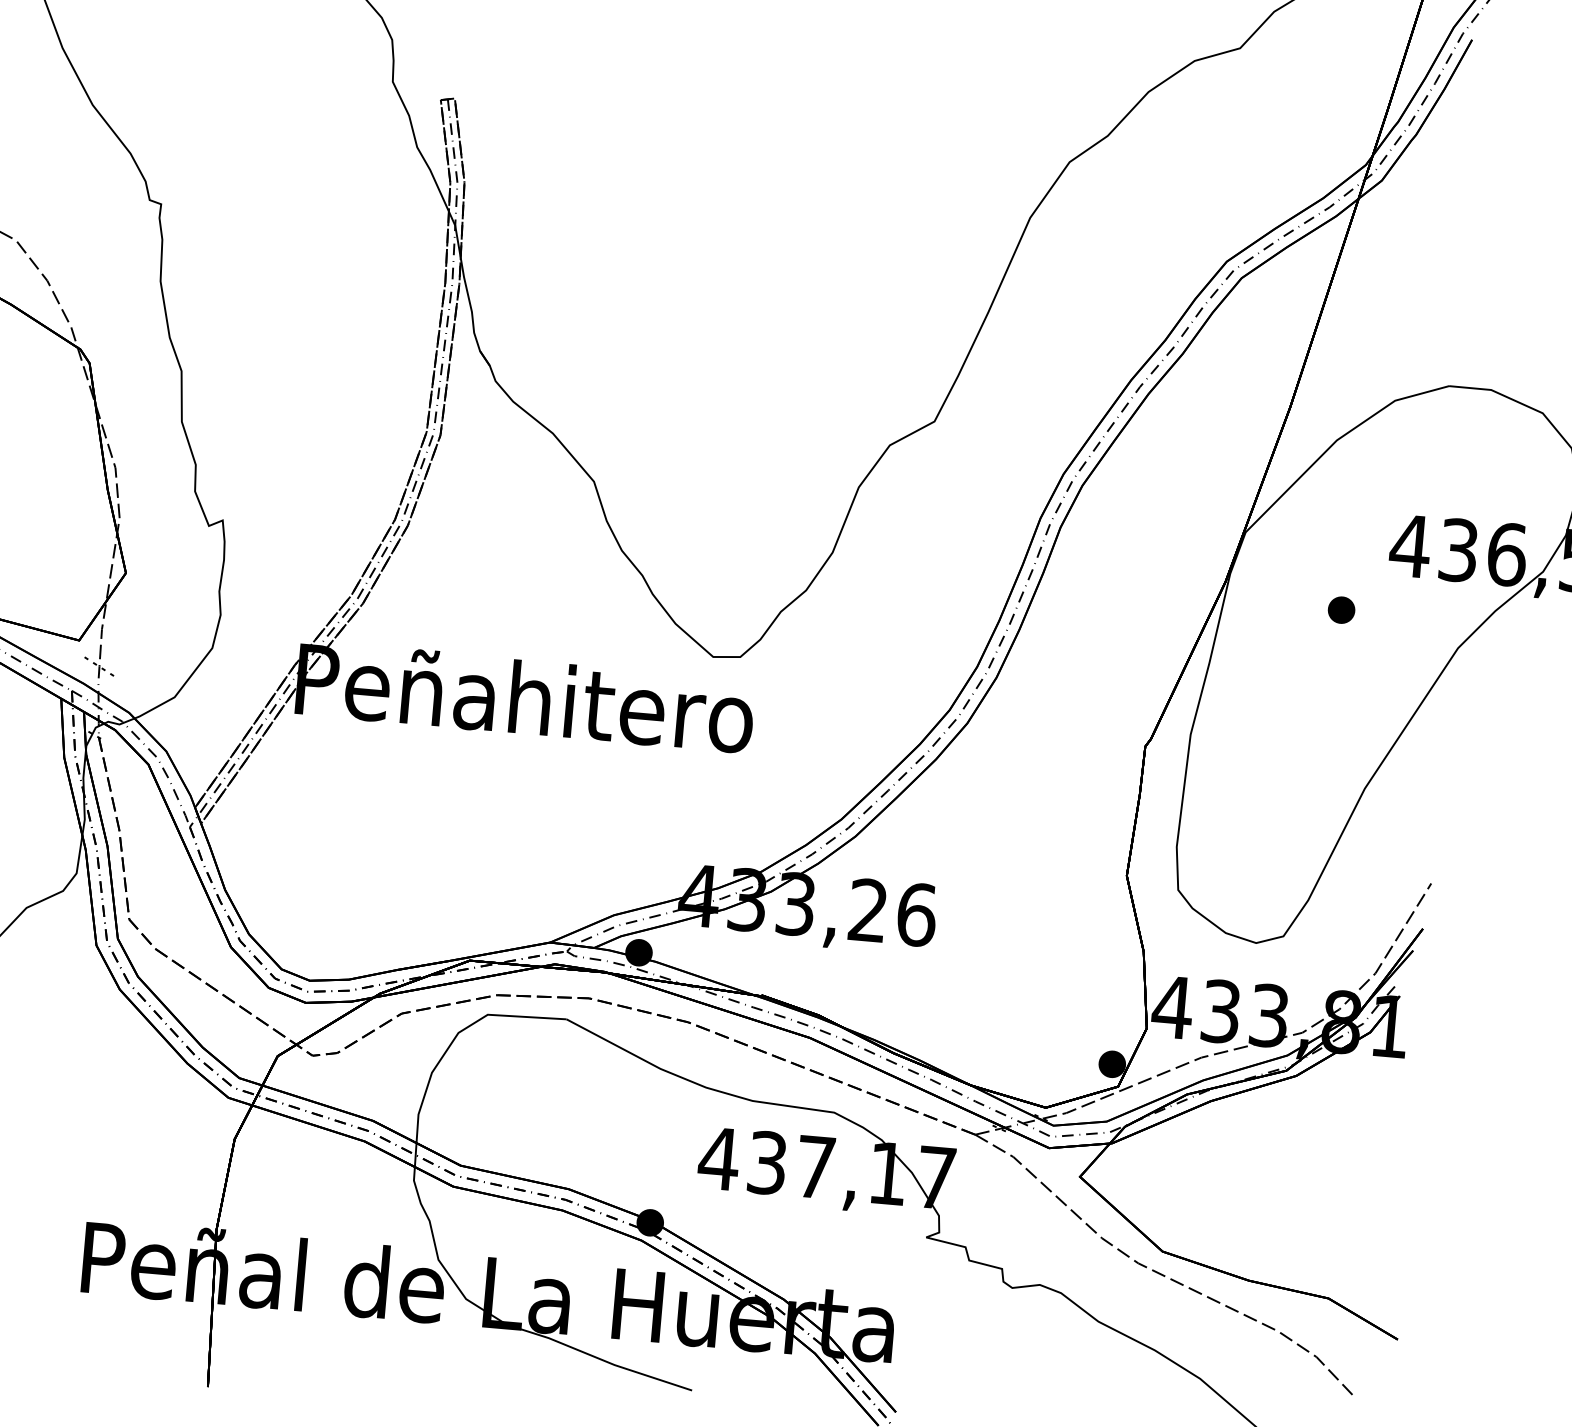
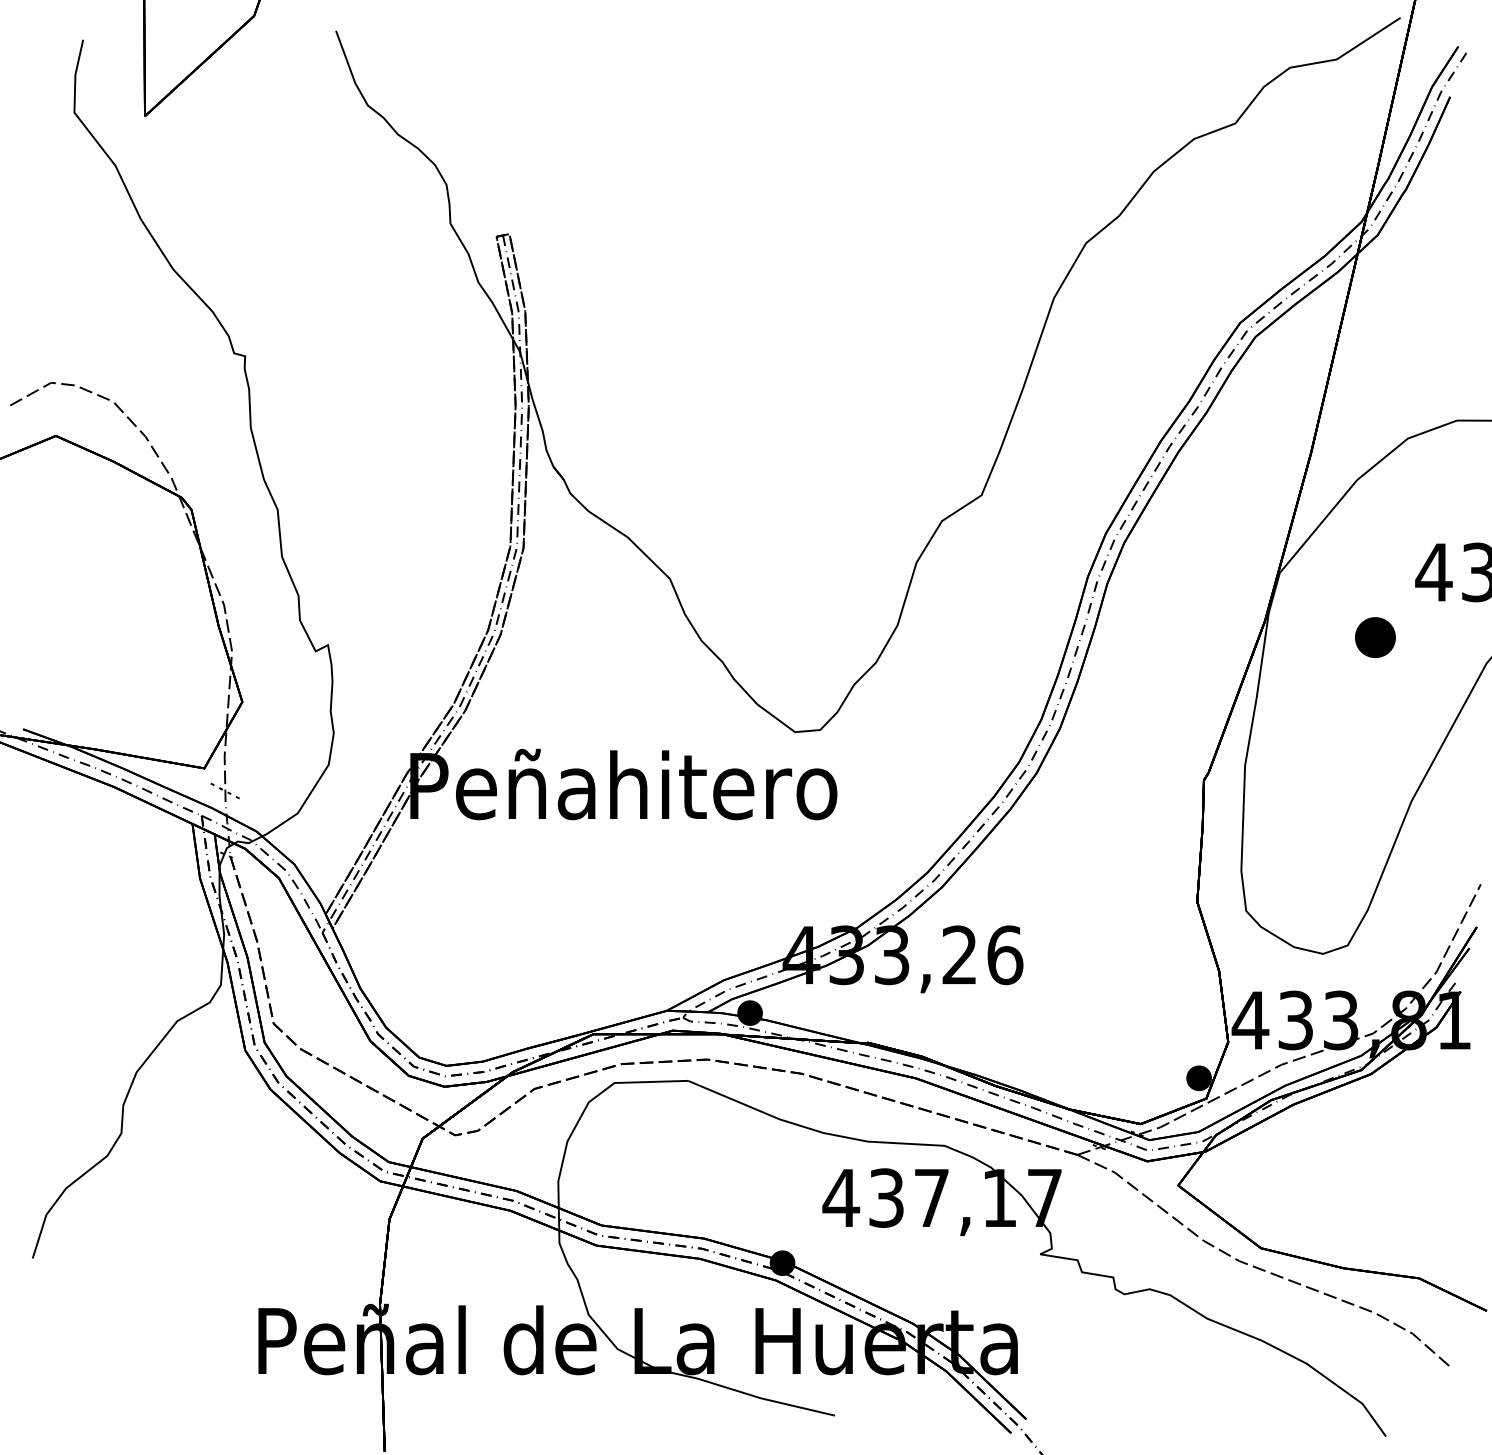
part: (1340, 610) -> (1374, 637), size x1.6

